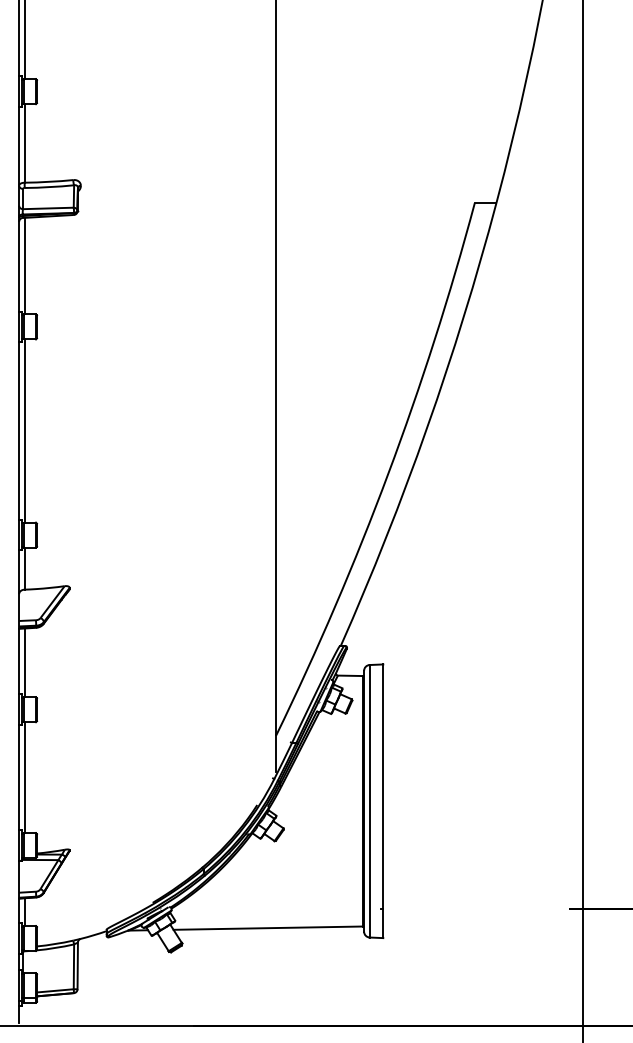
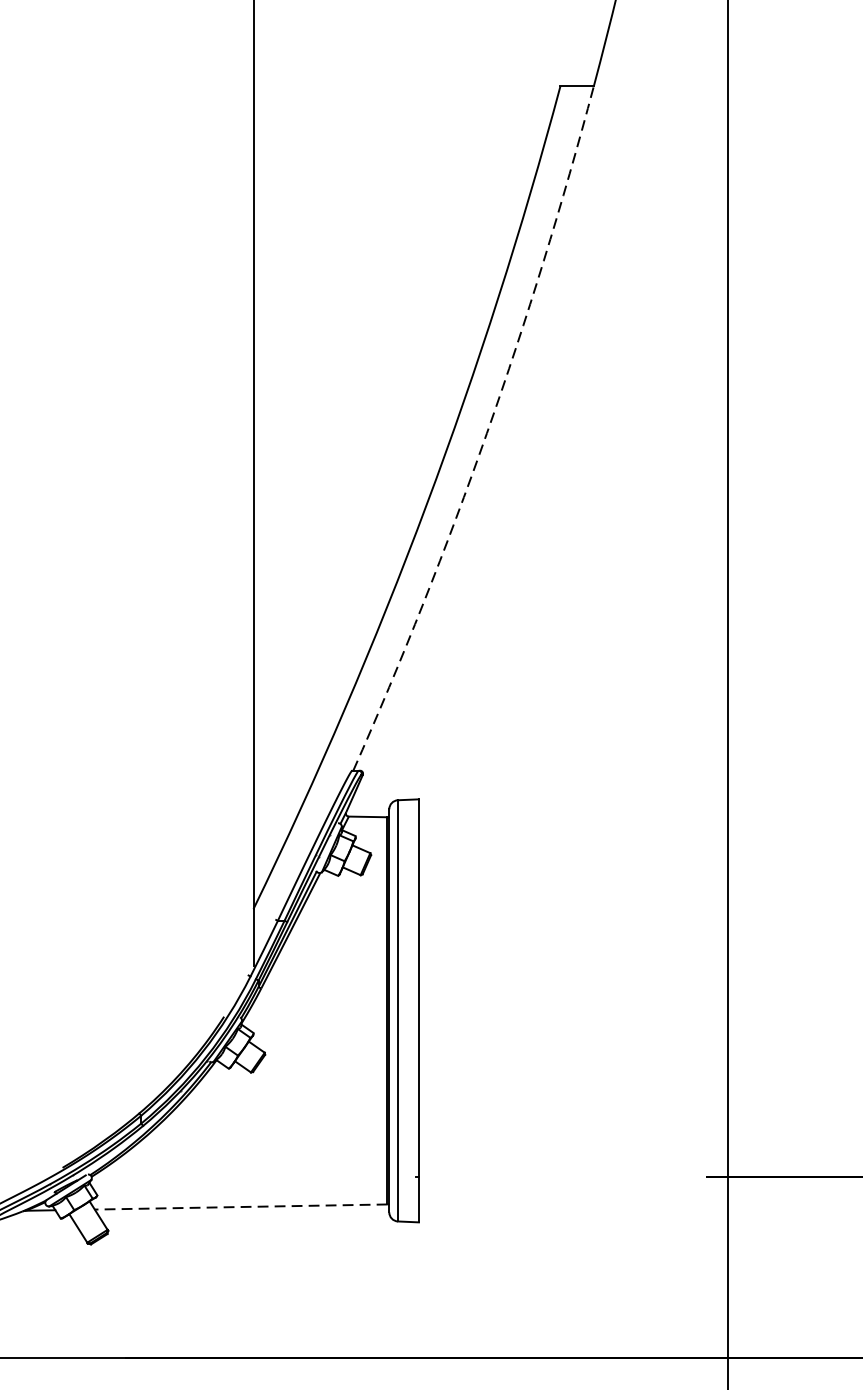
arc: (427, 427) -> (487, 433), solid -> dashed
line: (268, 928) -> (241, 1207), solid -> dashed

